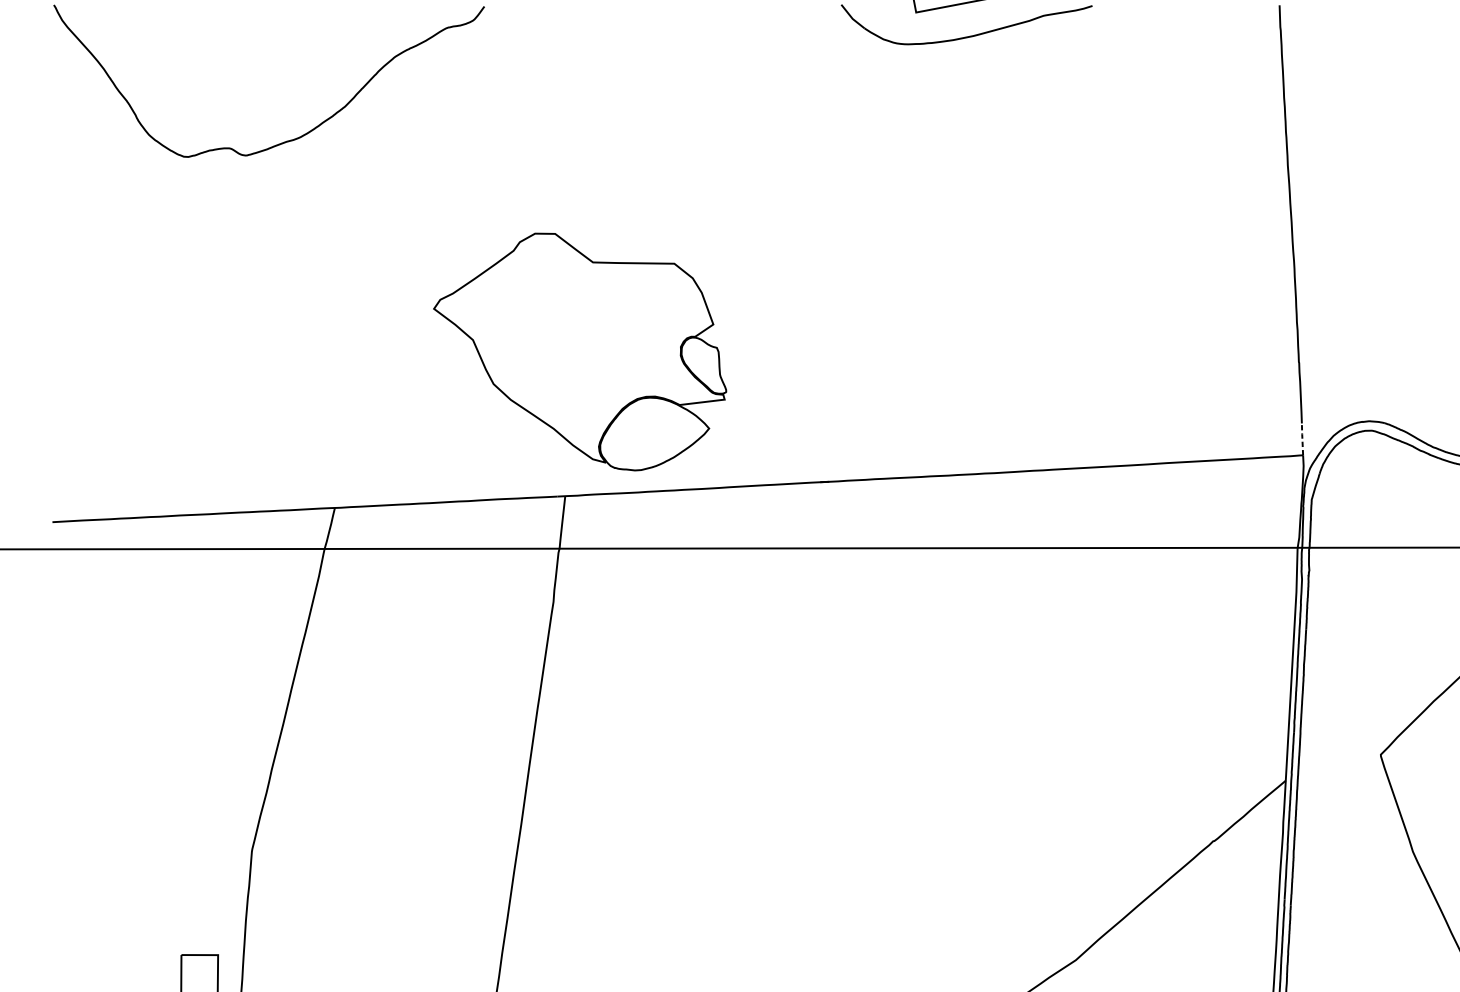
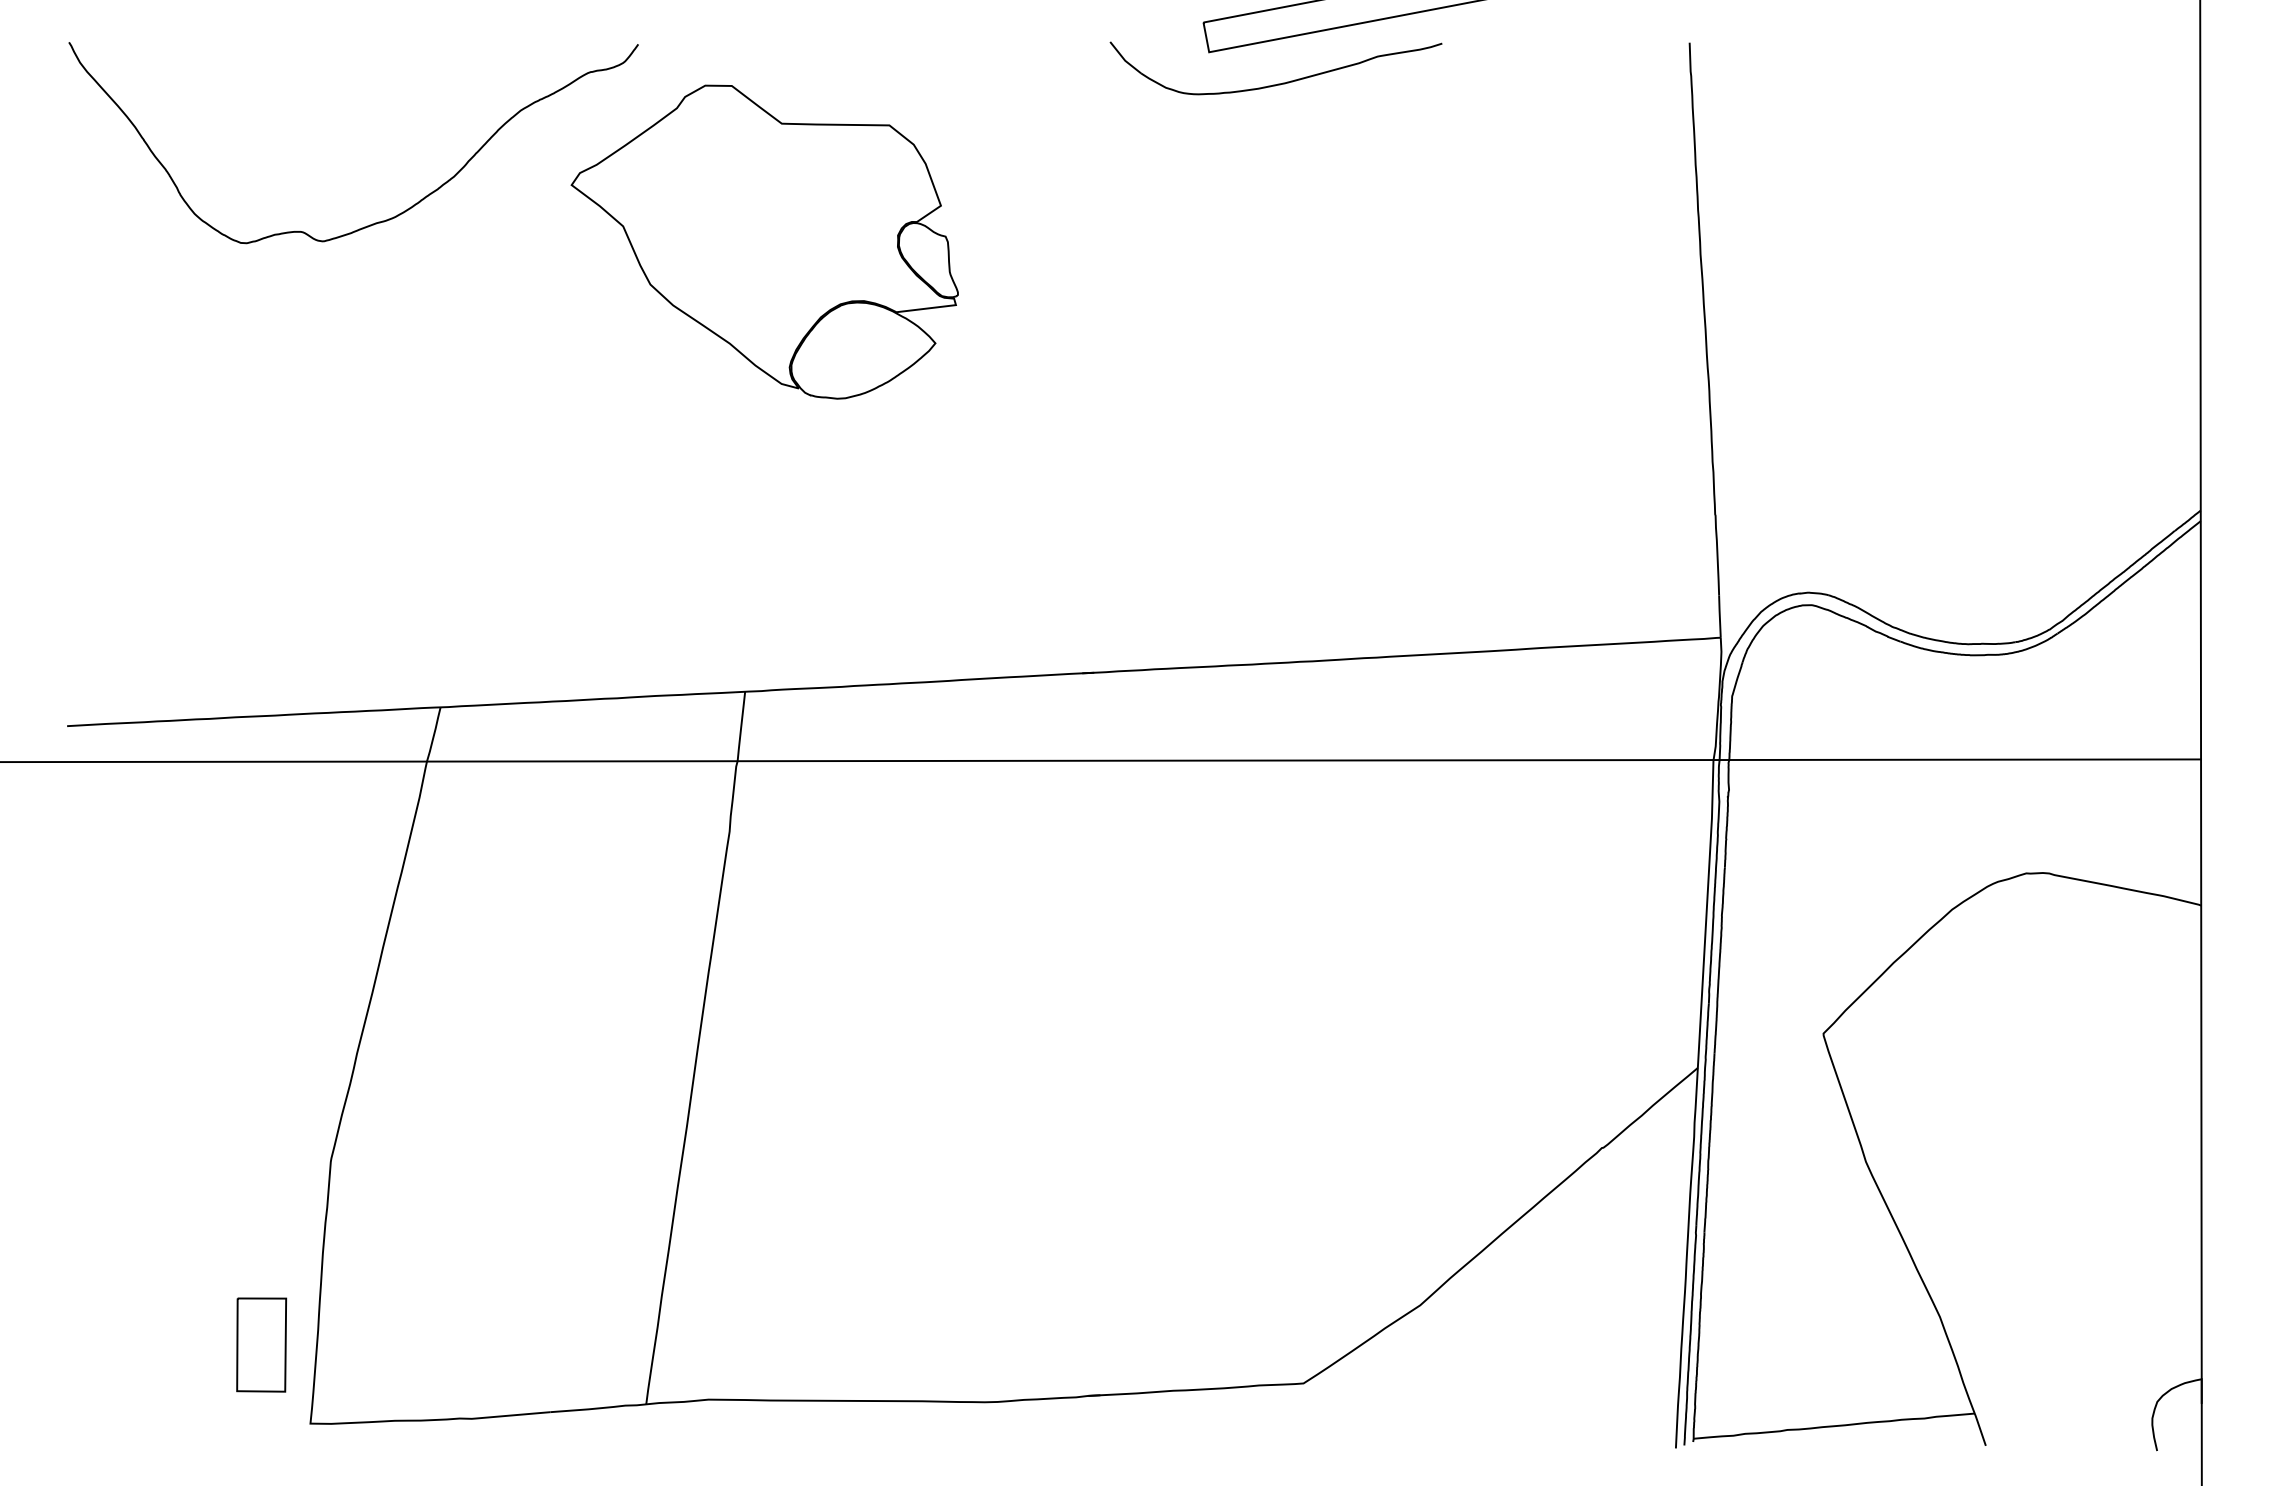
part: (579, 351) -> (764, 241), moved
line: (1302, 439) -> (1719, 616), dashed -> solid

